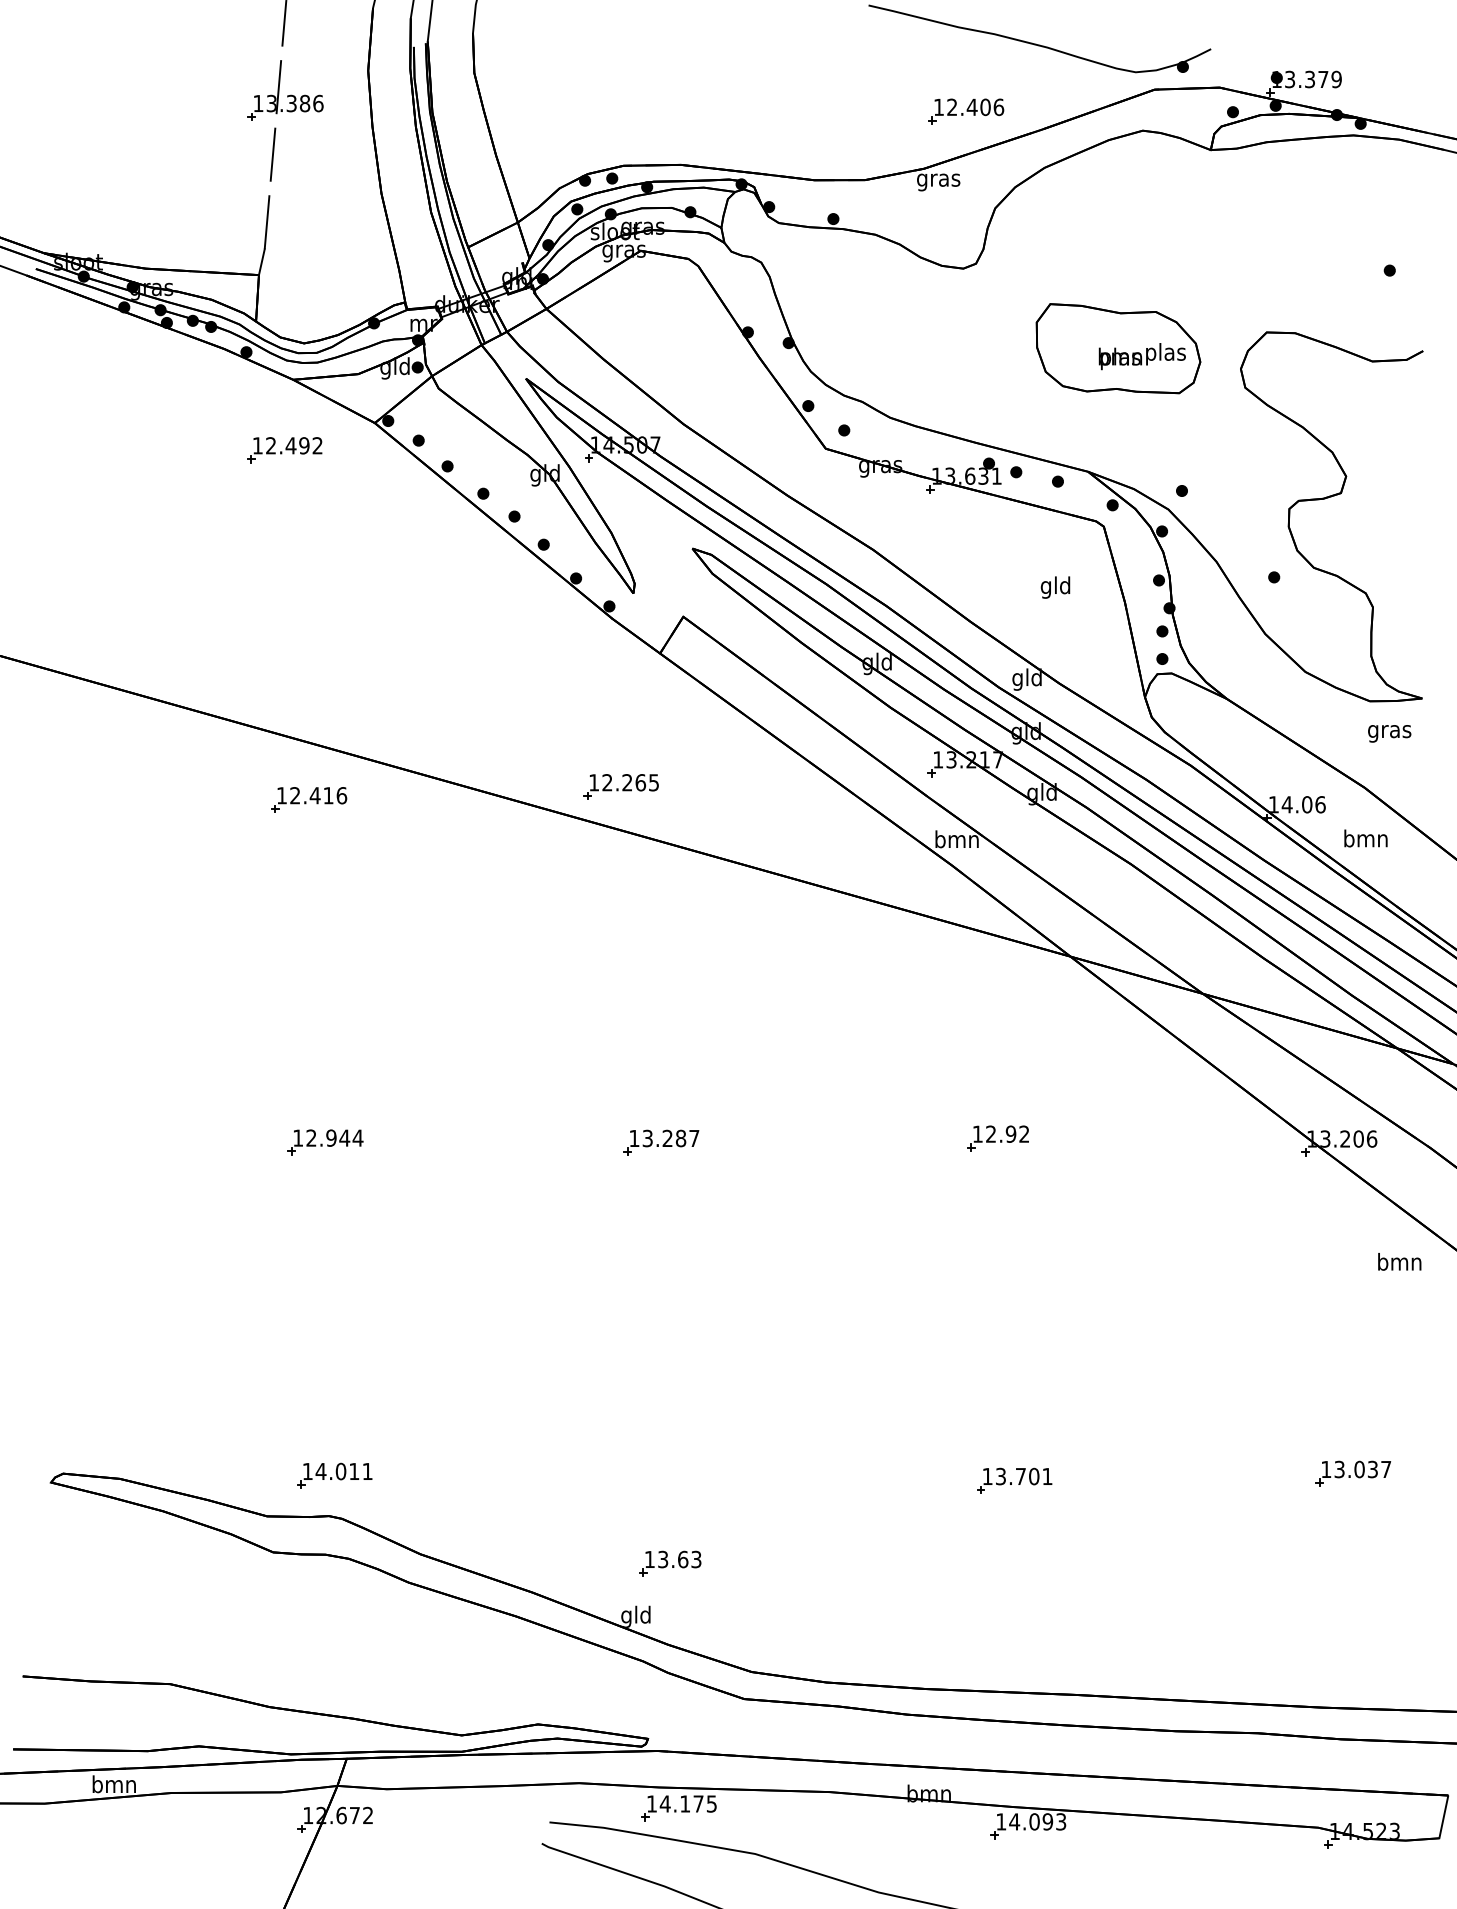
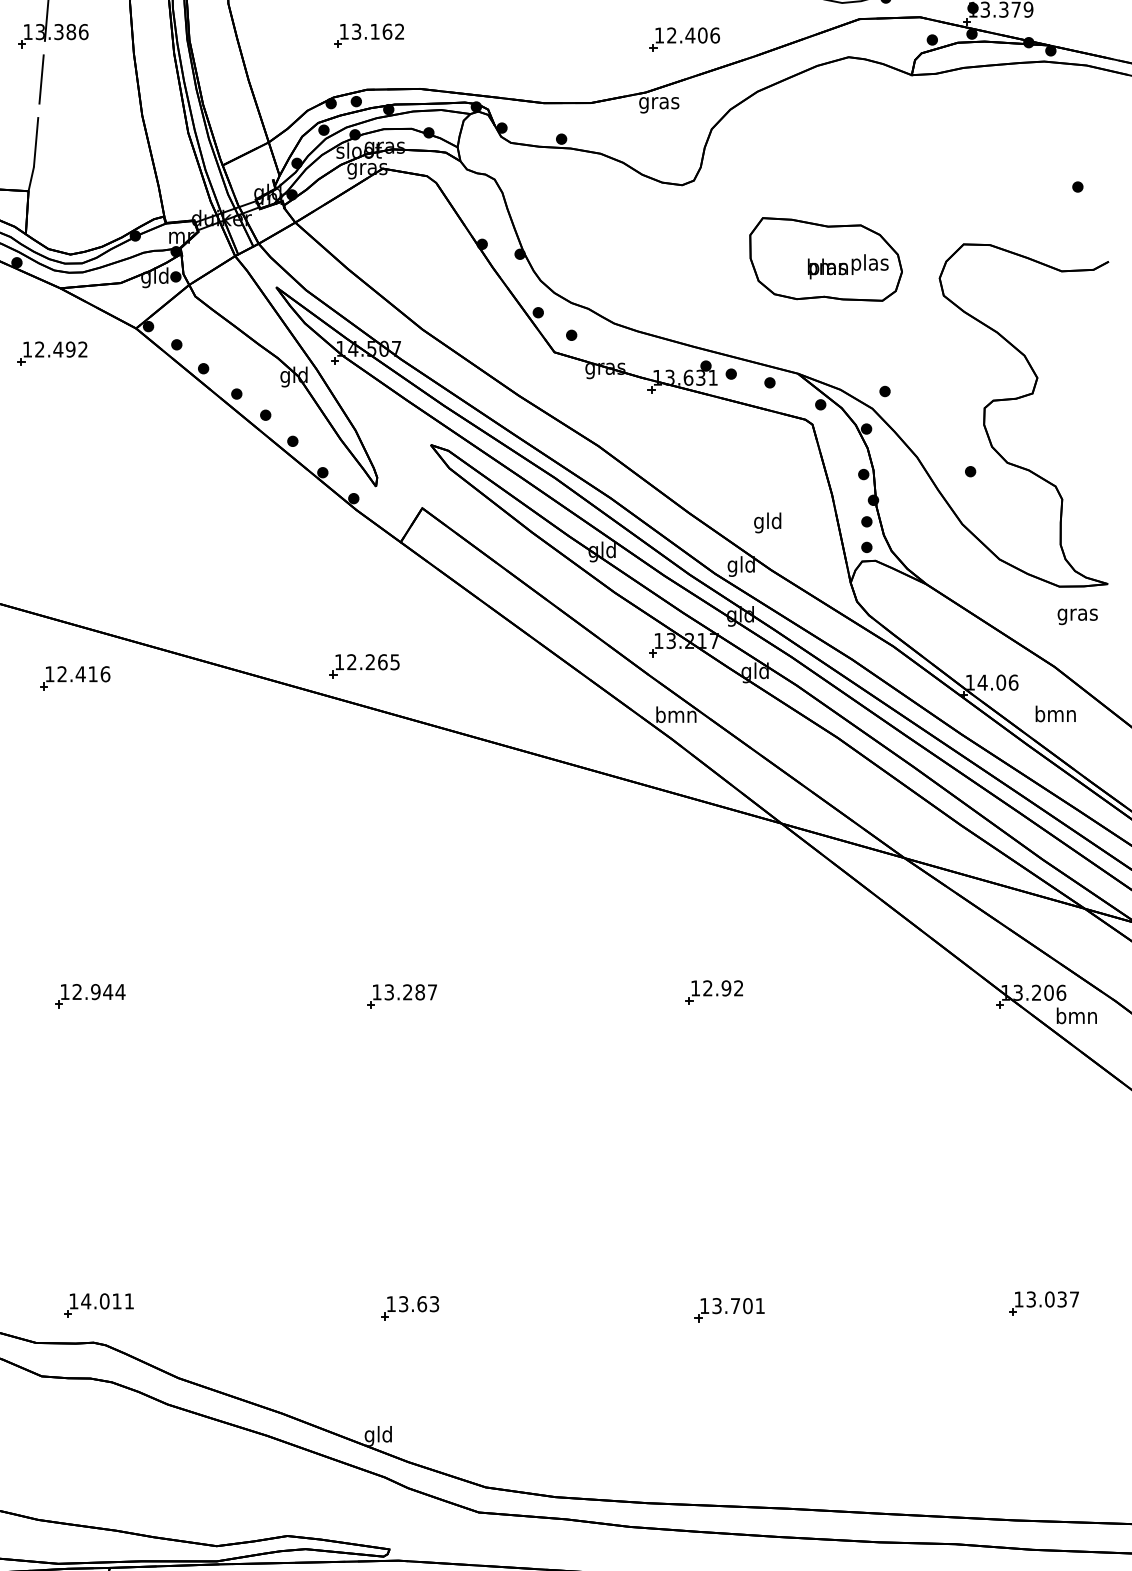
part: (625, 107) -> (368, 35), added
text: (1055, 587) -> (767, 522), moved
text: (1399, 1261) -> (1076, 1015), moved
part: (670, 1563) -> (410, 1307), moved

